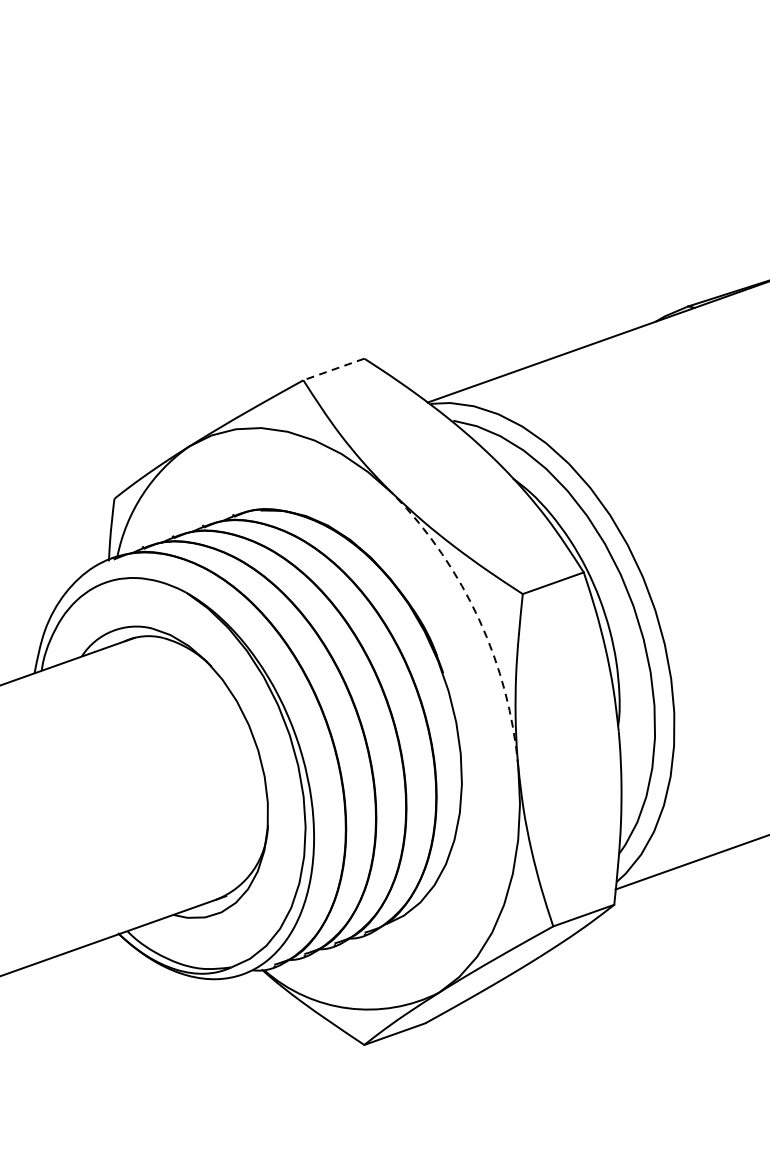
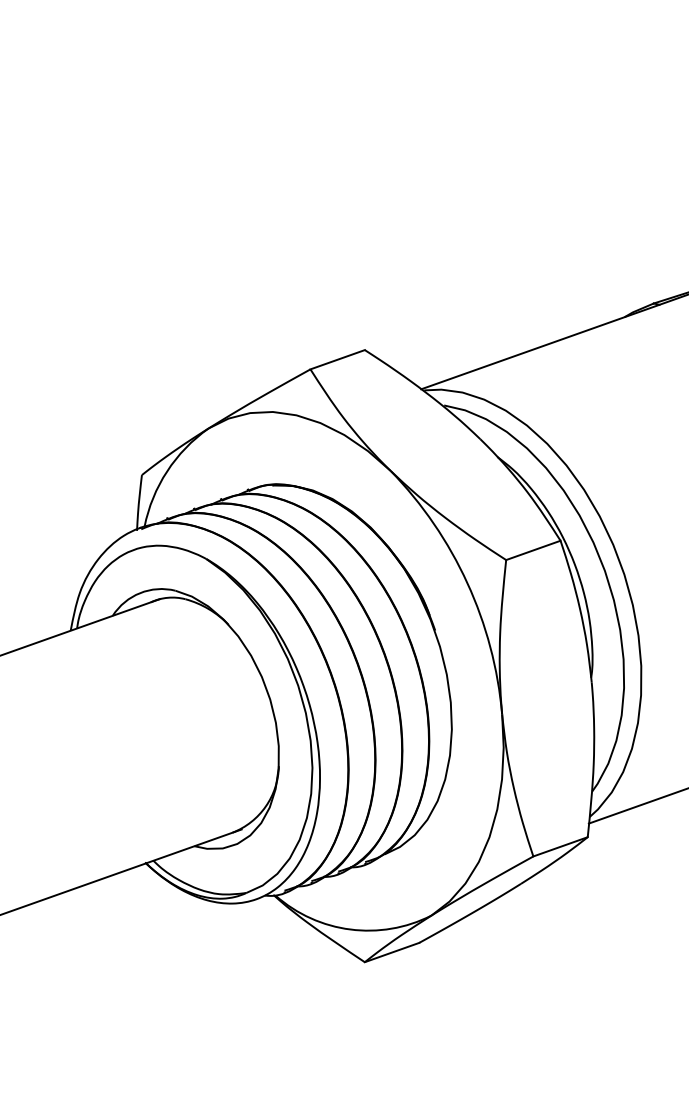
line: (333, 369) -> (337, 359), dashed -> solid
arc: (479, 620) -> (467, 583), dashed -> solid

